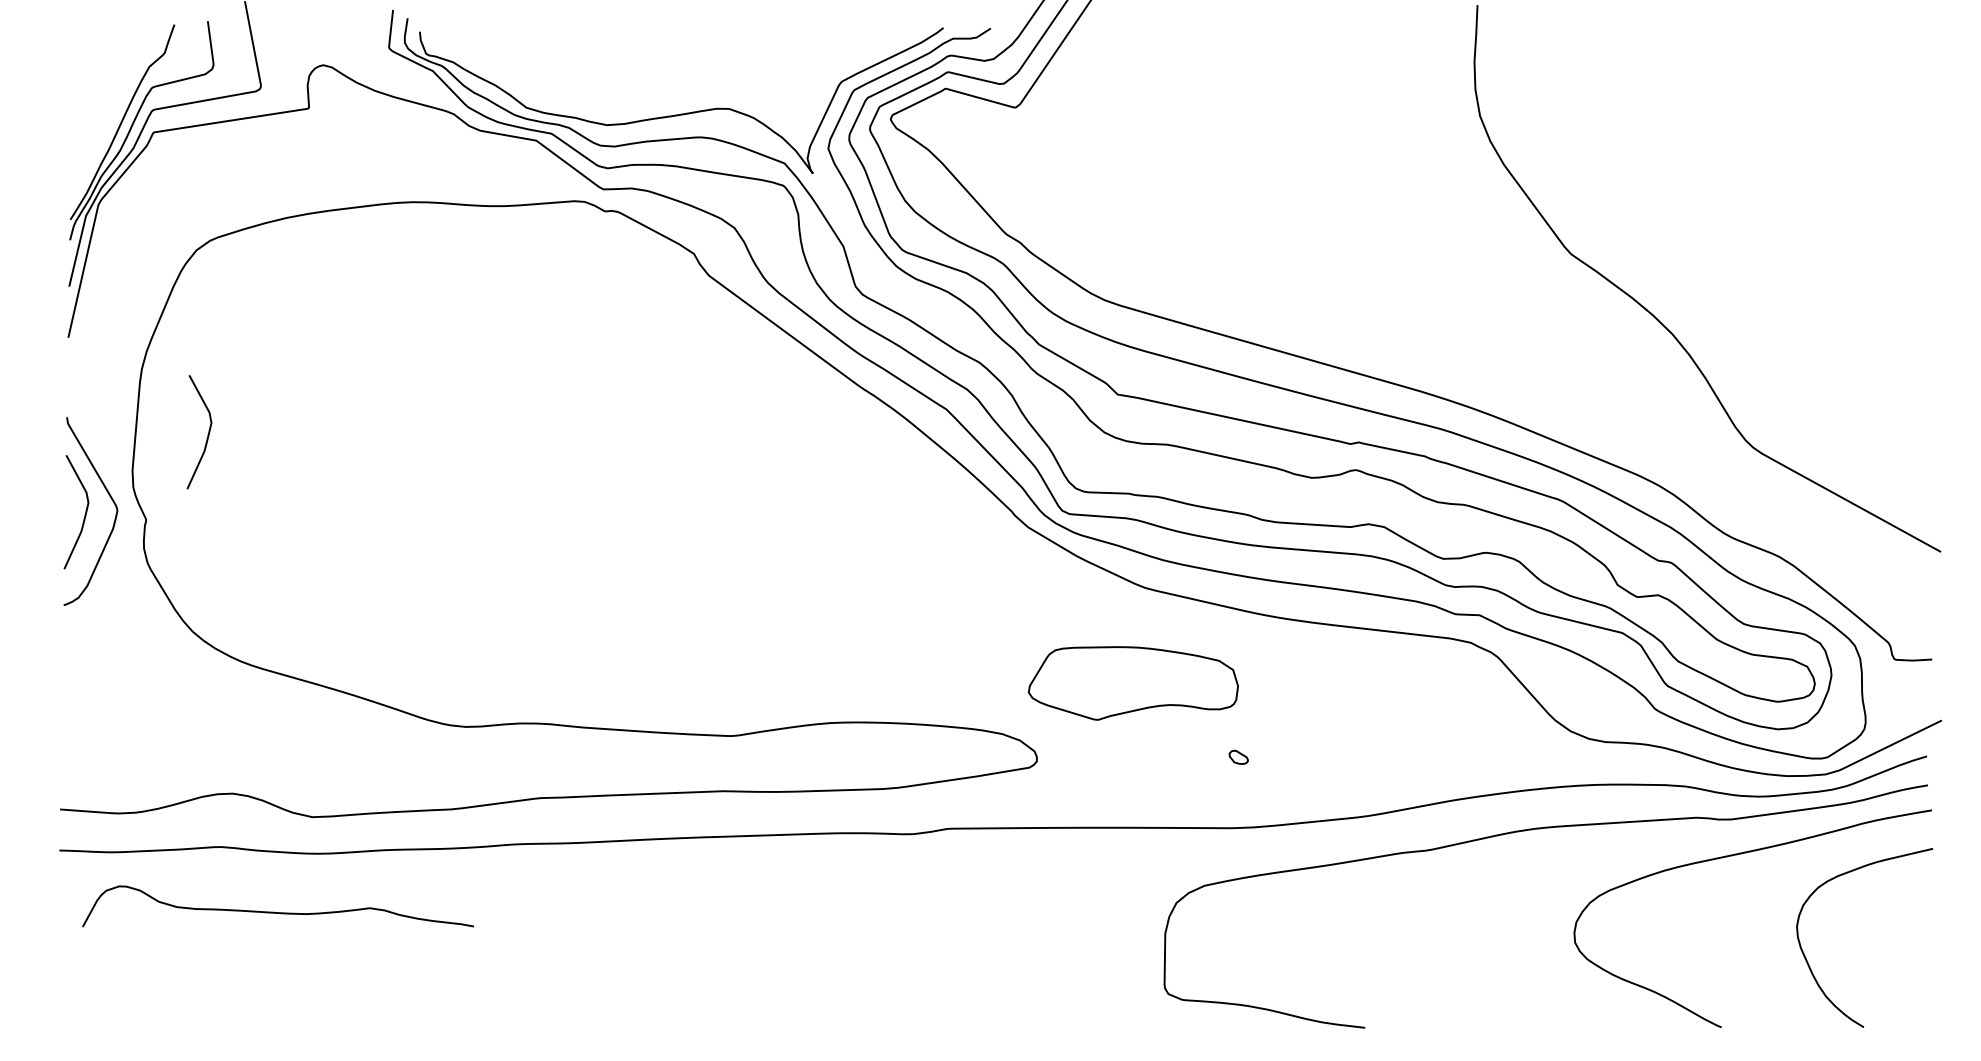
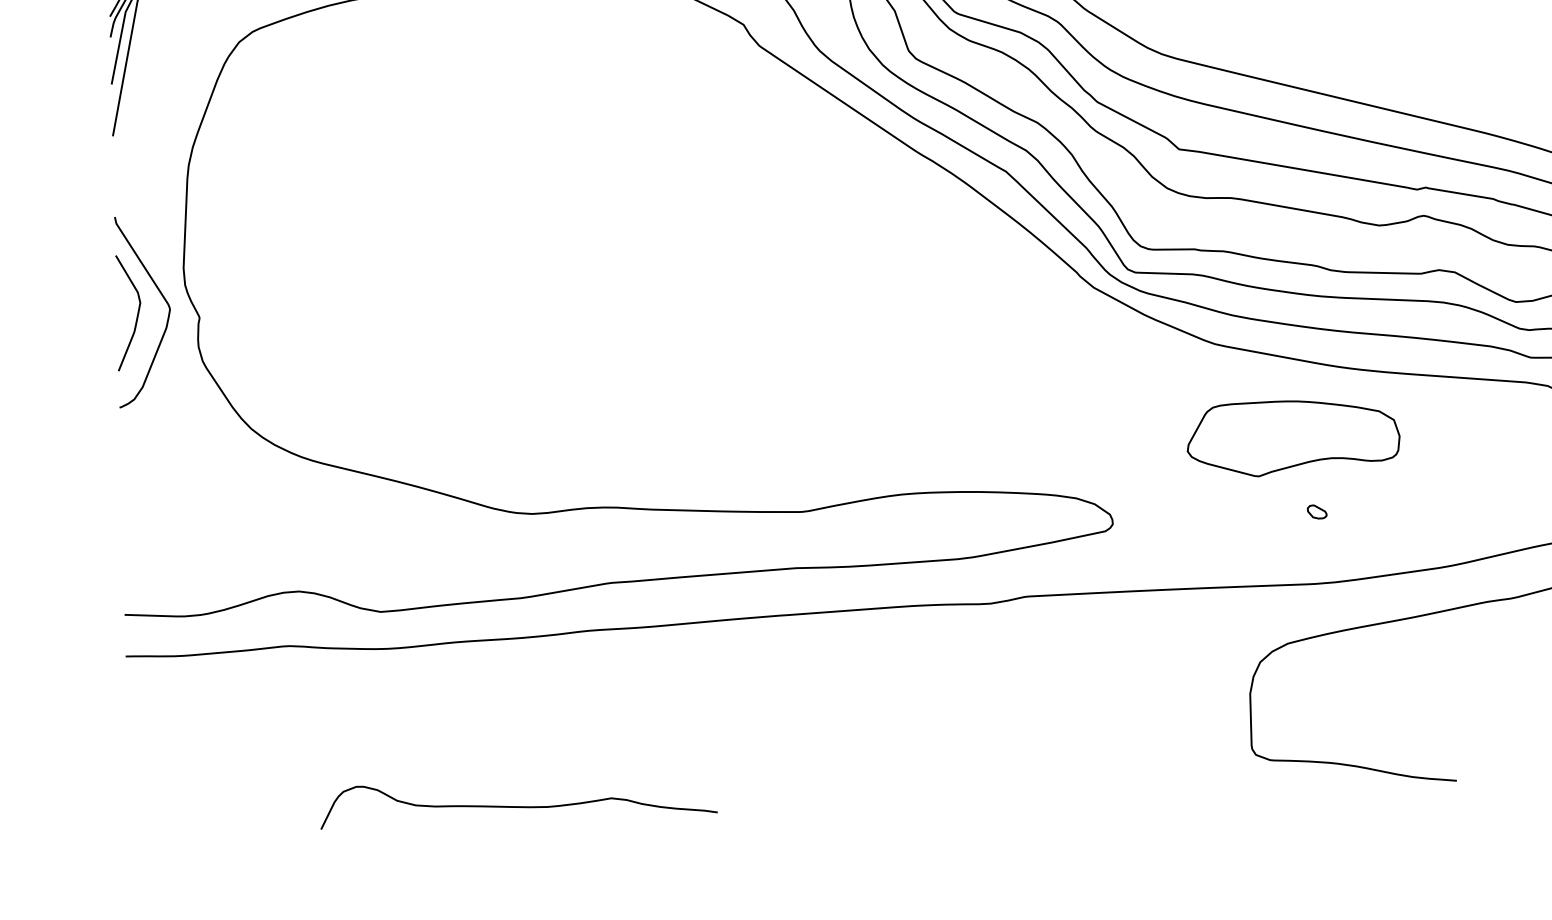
curve: (207, 434) -> (258, 228), removed
part: (1132, 683) -> (1292, 437), moved
curve: (278, 912) -> (518, 806), moved

